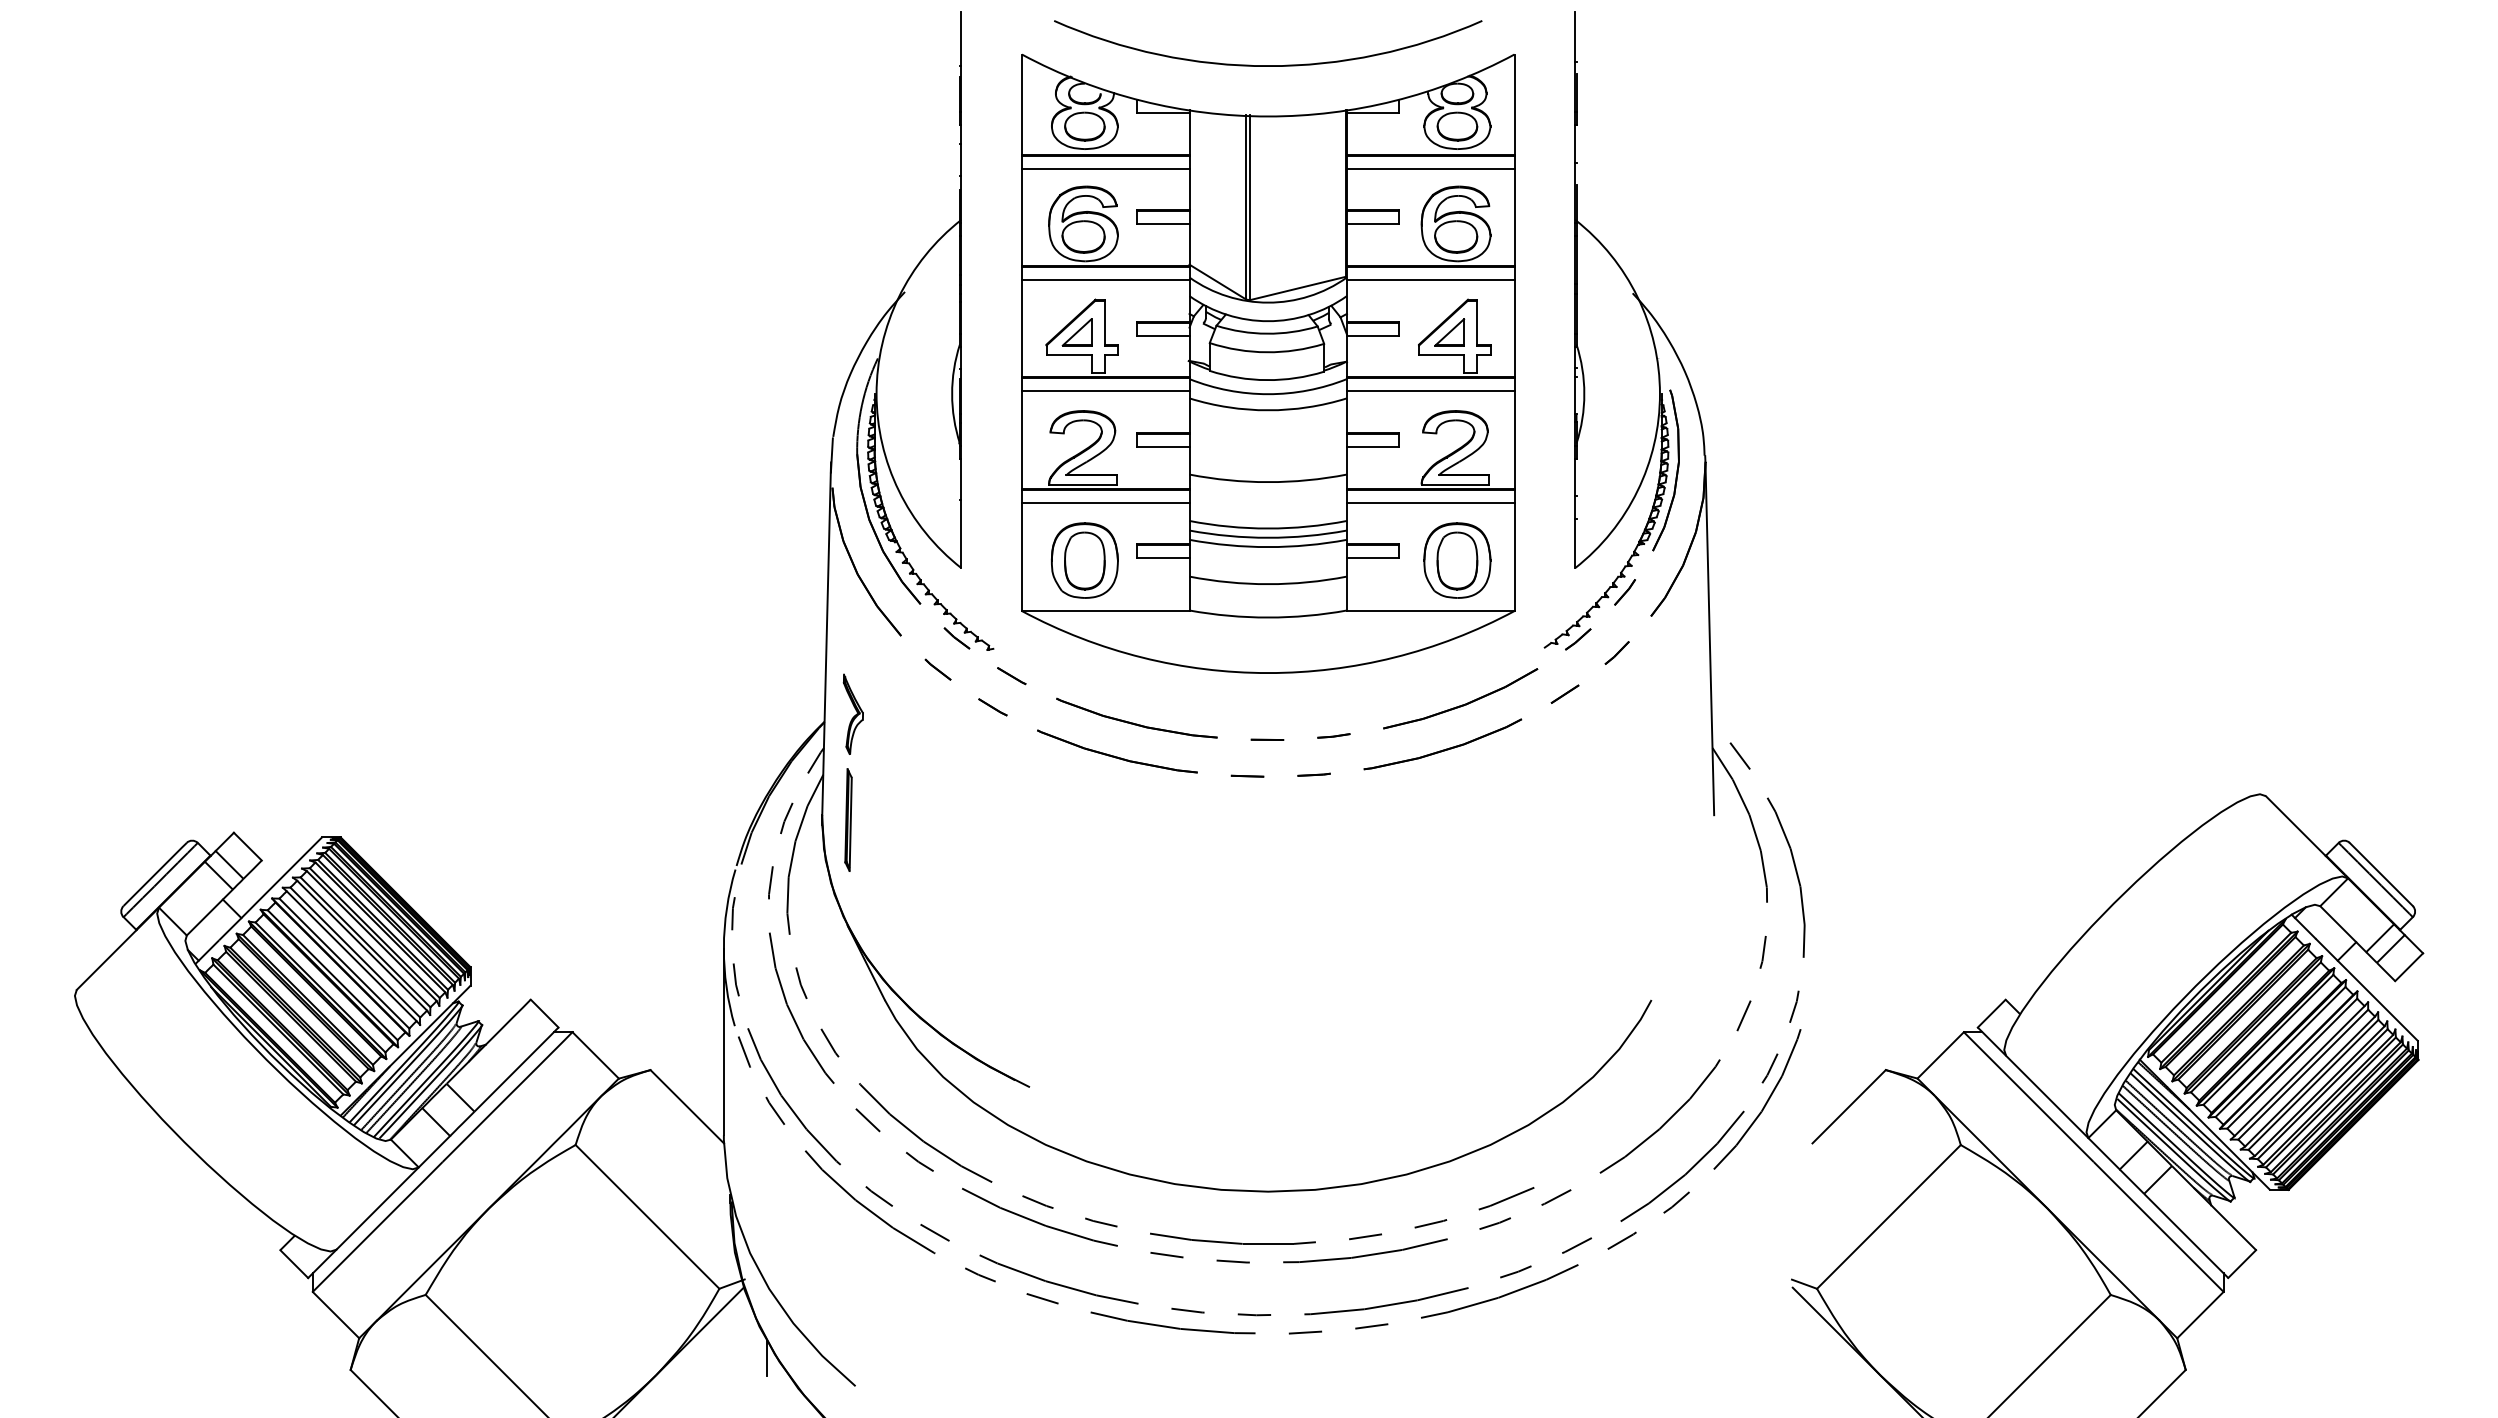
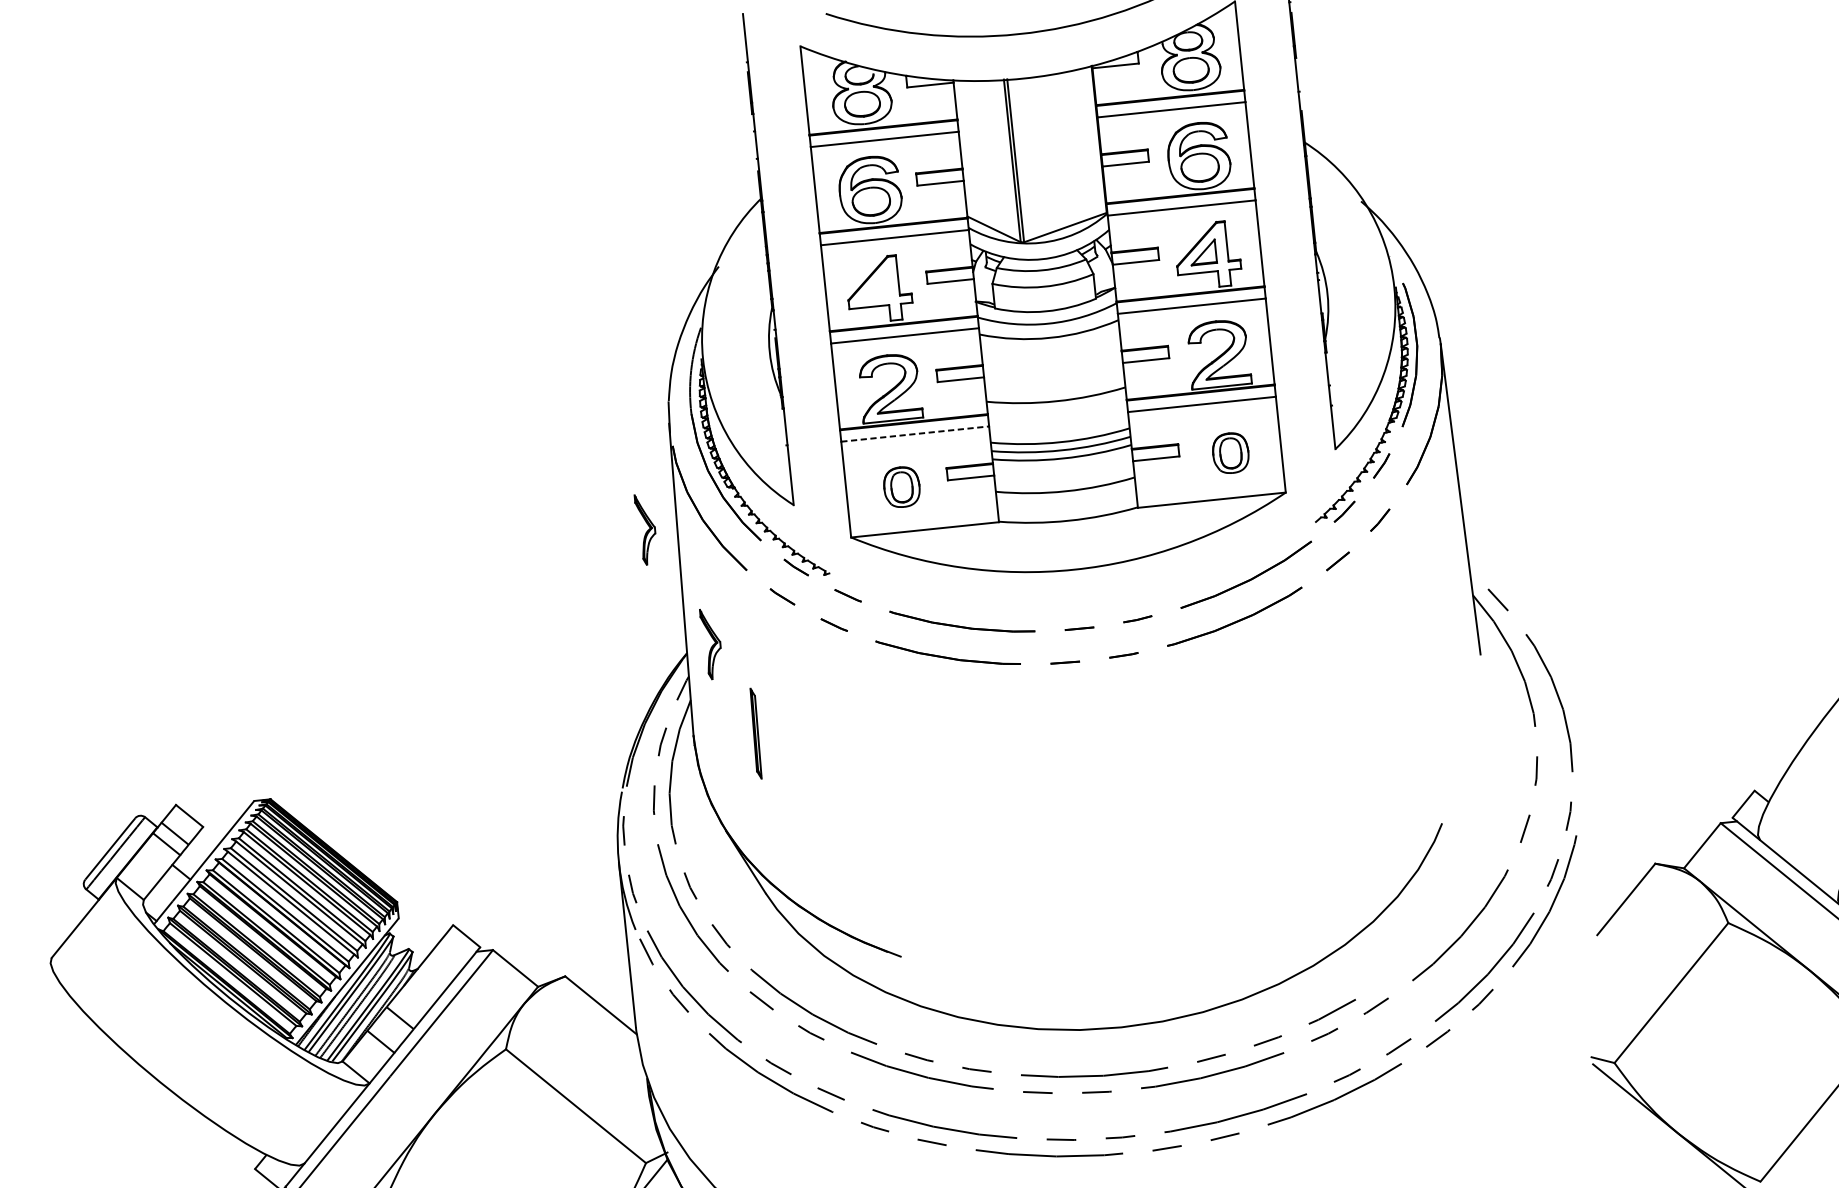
part: (1076, 332) -> (873, 286), removed
line: (1105, 502) -> (914, 434), solid -> dashed
part: (1084, 560) -> (901, 487), size x0.6
part: (1457, 560) -> (1230, 453), size x0.6
part: (792, 577) -> (645, 528), added
part: (848, 819) -> (755, 733), moved

